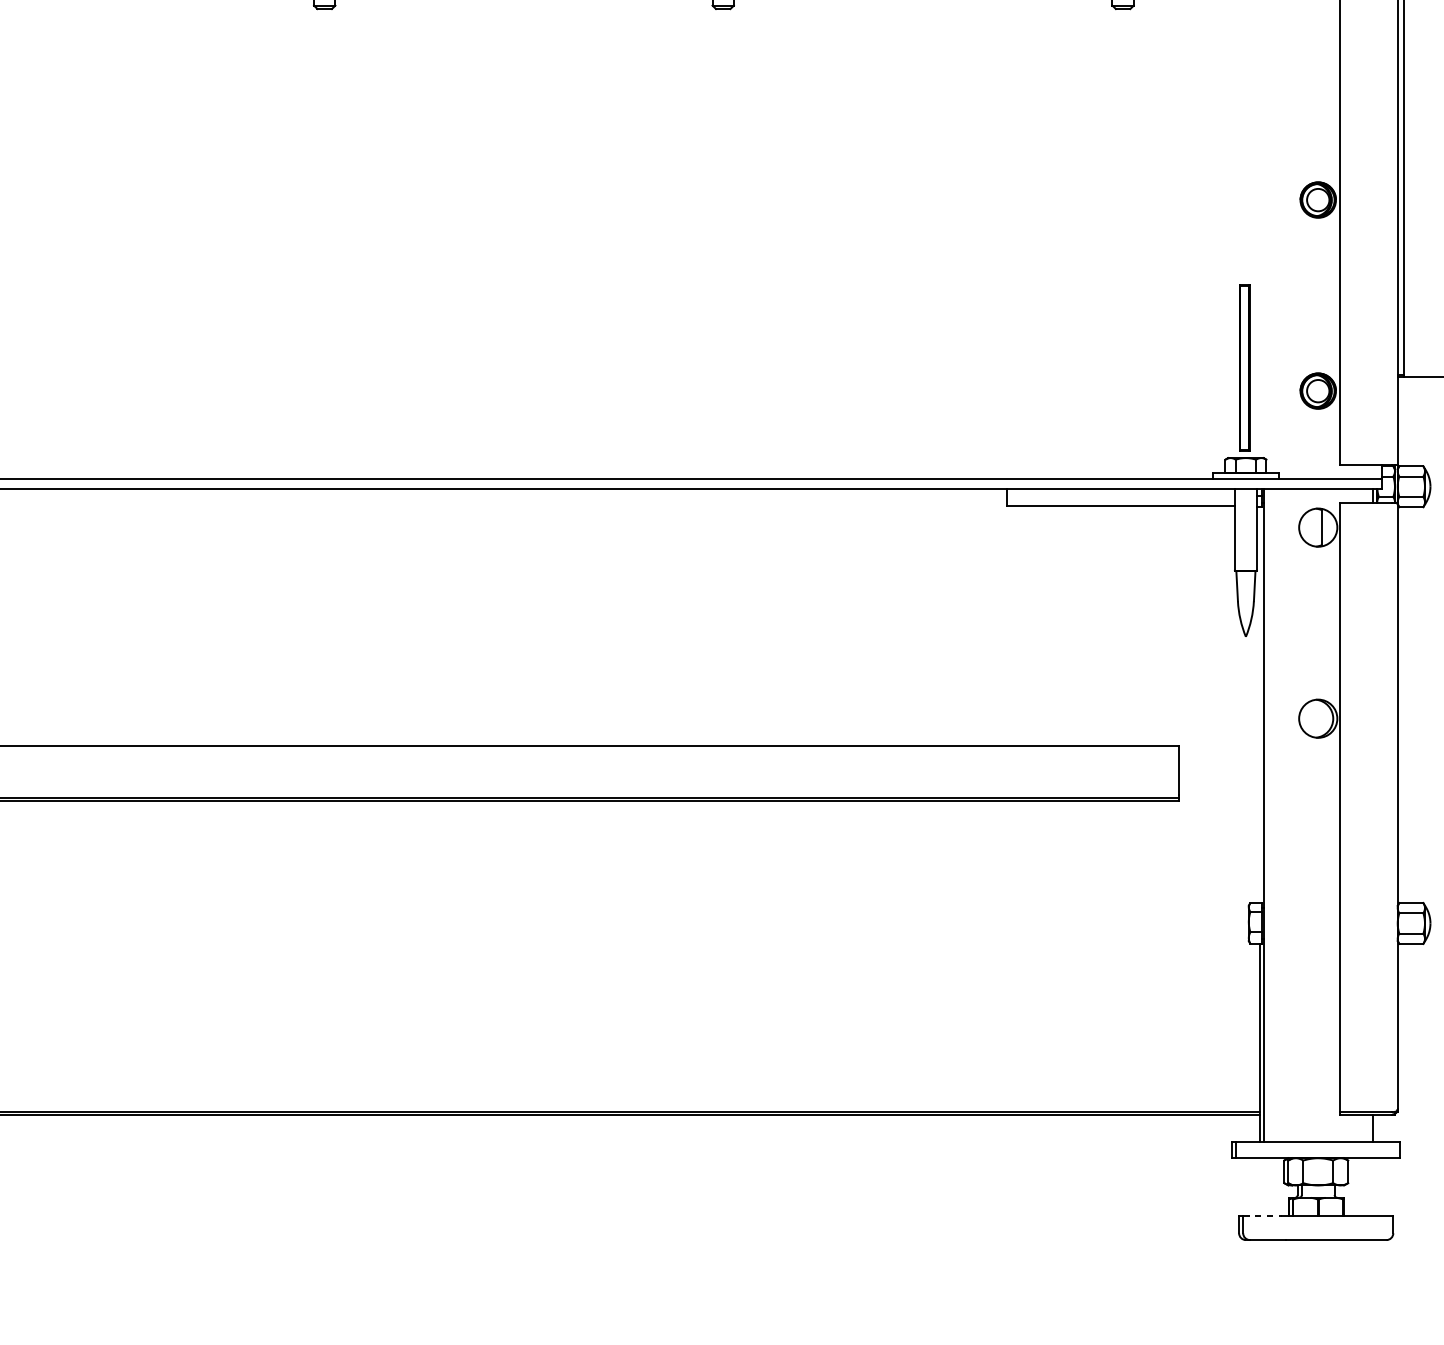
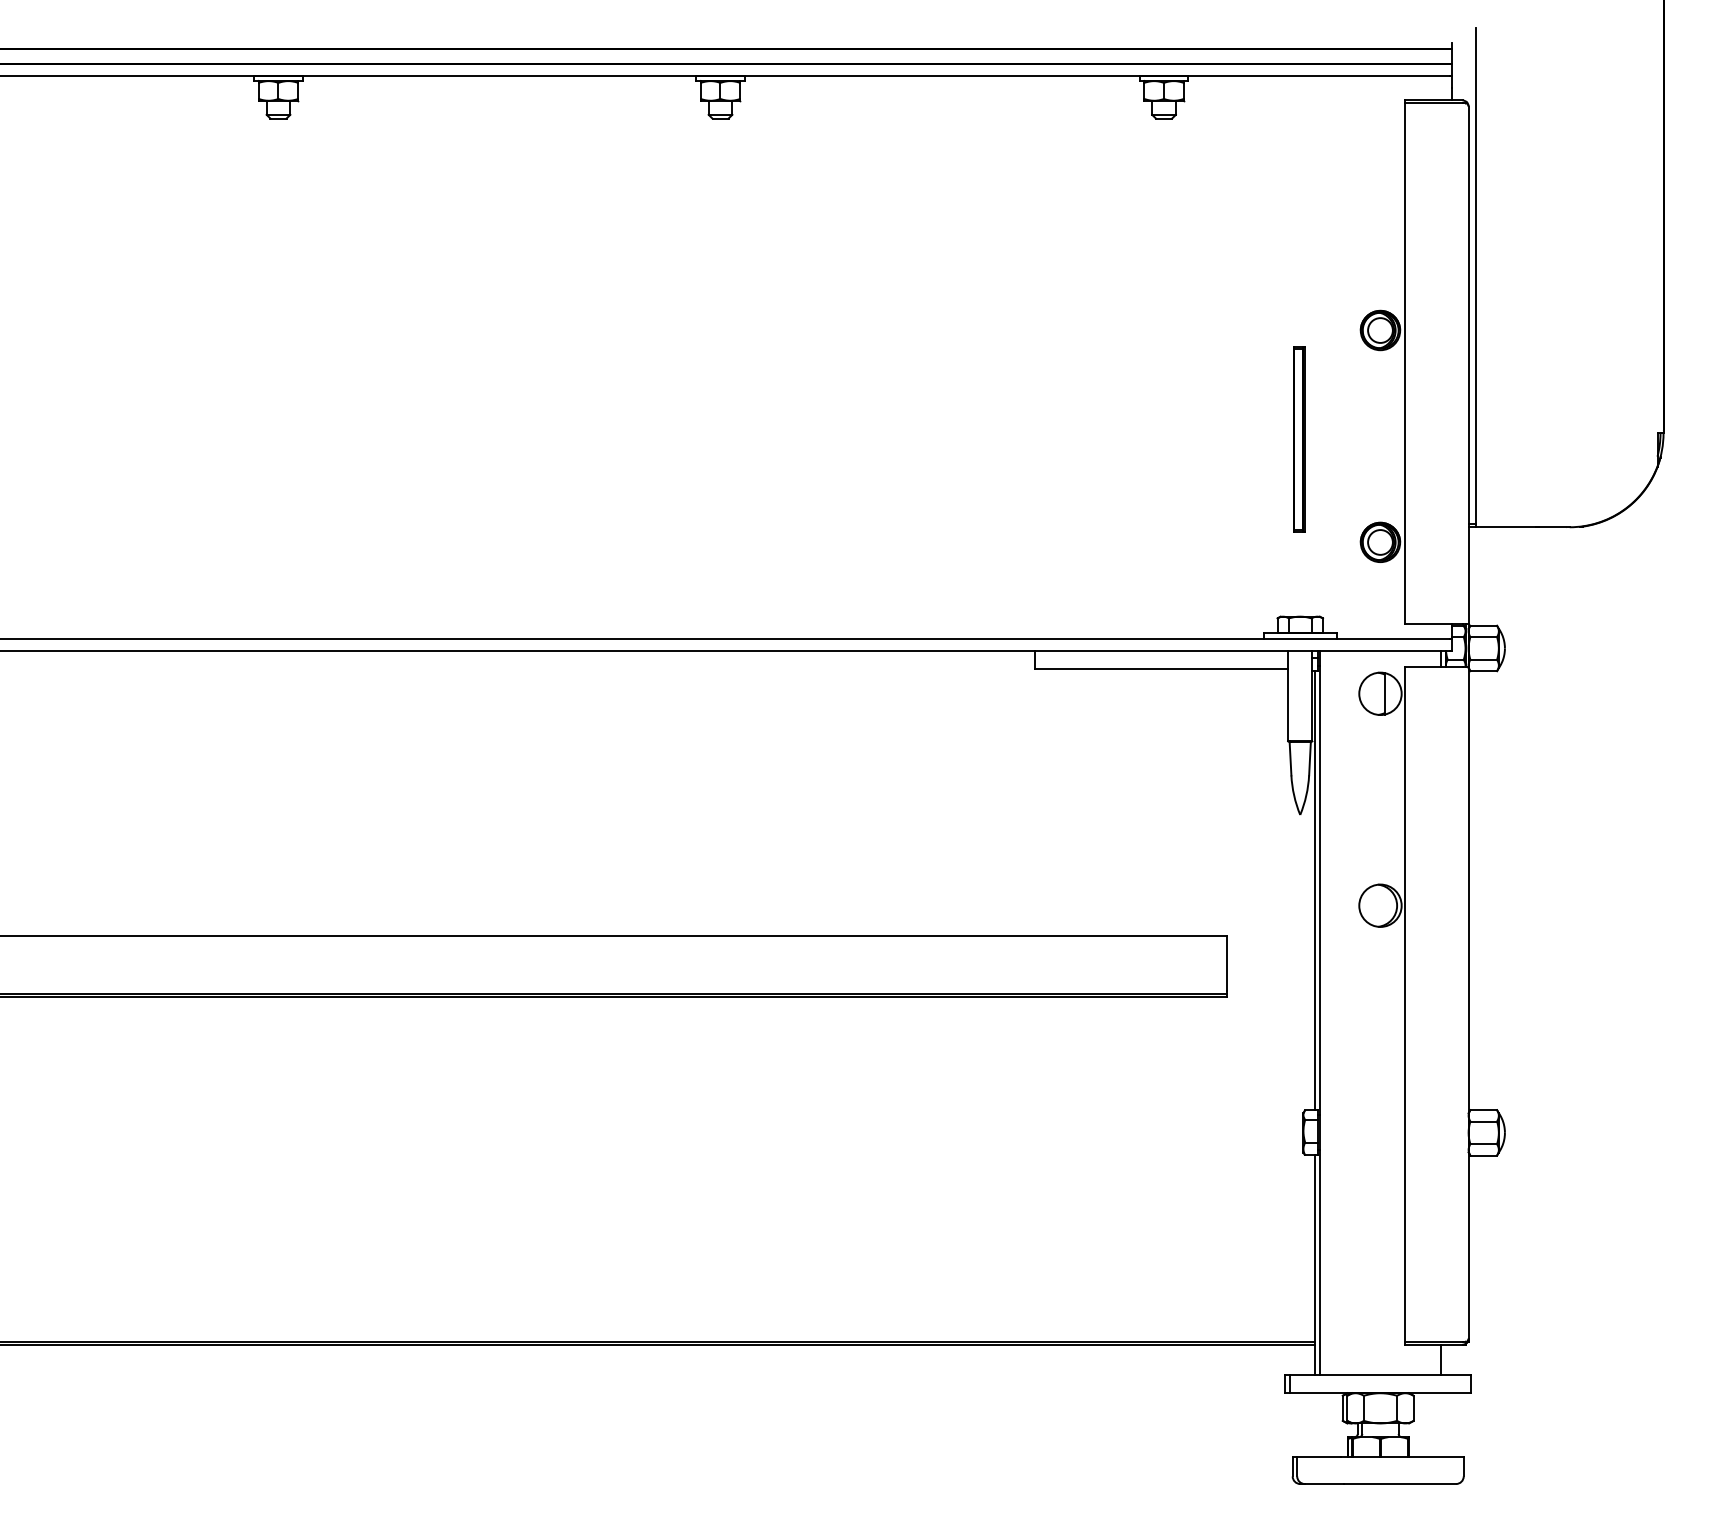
part: (1245, 367) -> (1299, 439), moved
line: (1259, 704) -> (1315, 890), added
line: (1262, 1215) -> (1318, 1456), dashed -> solid

